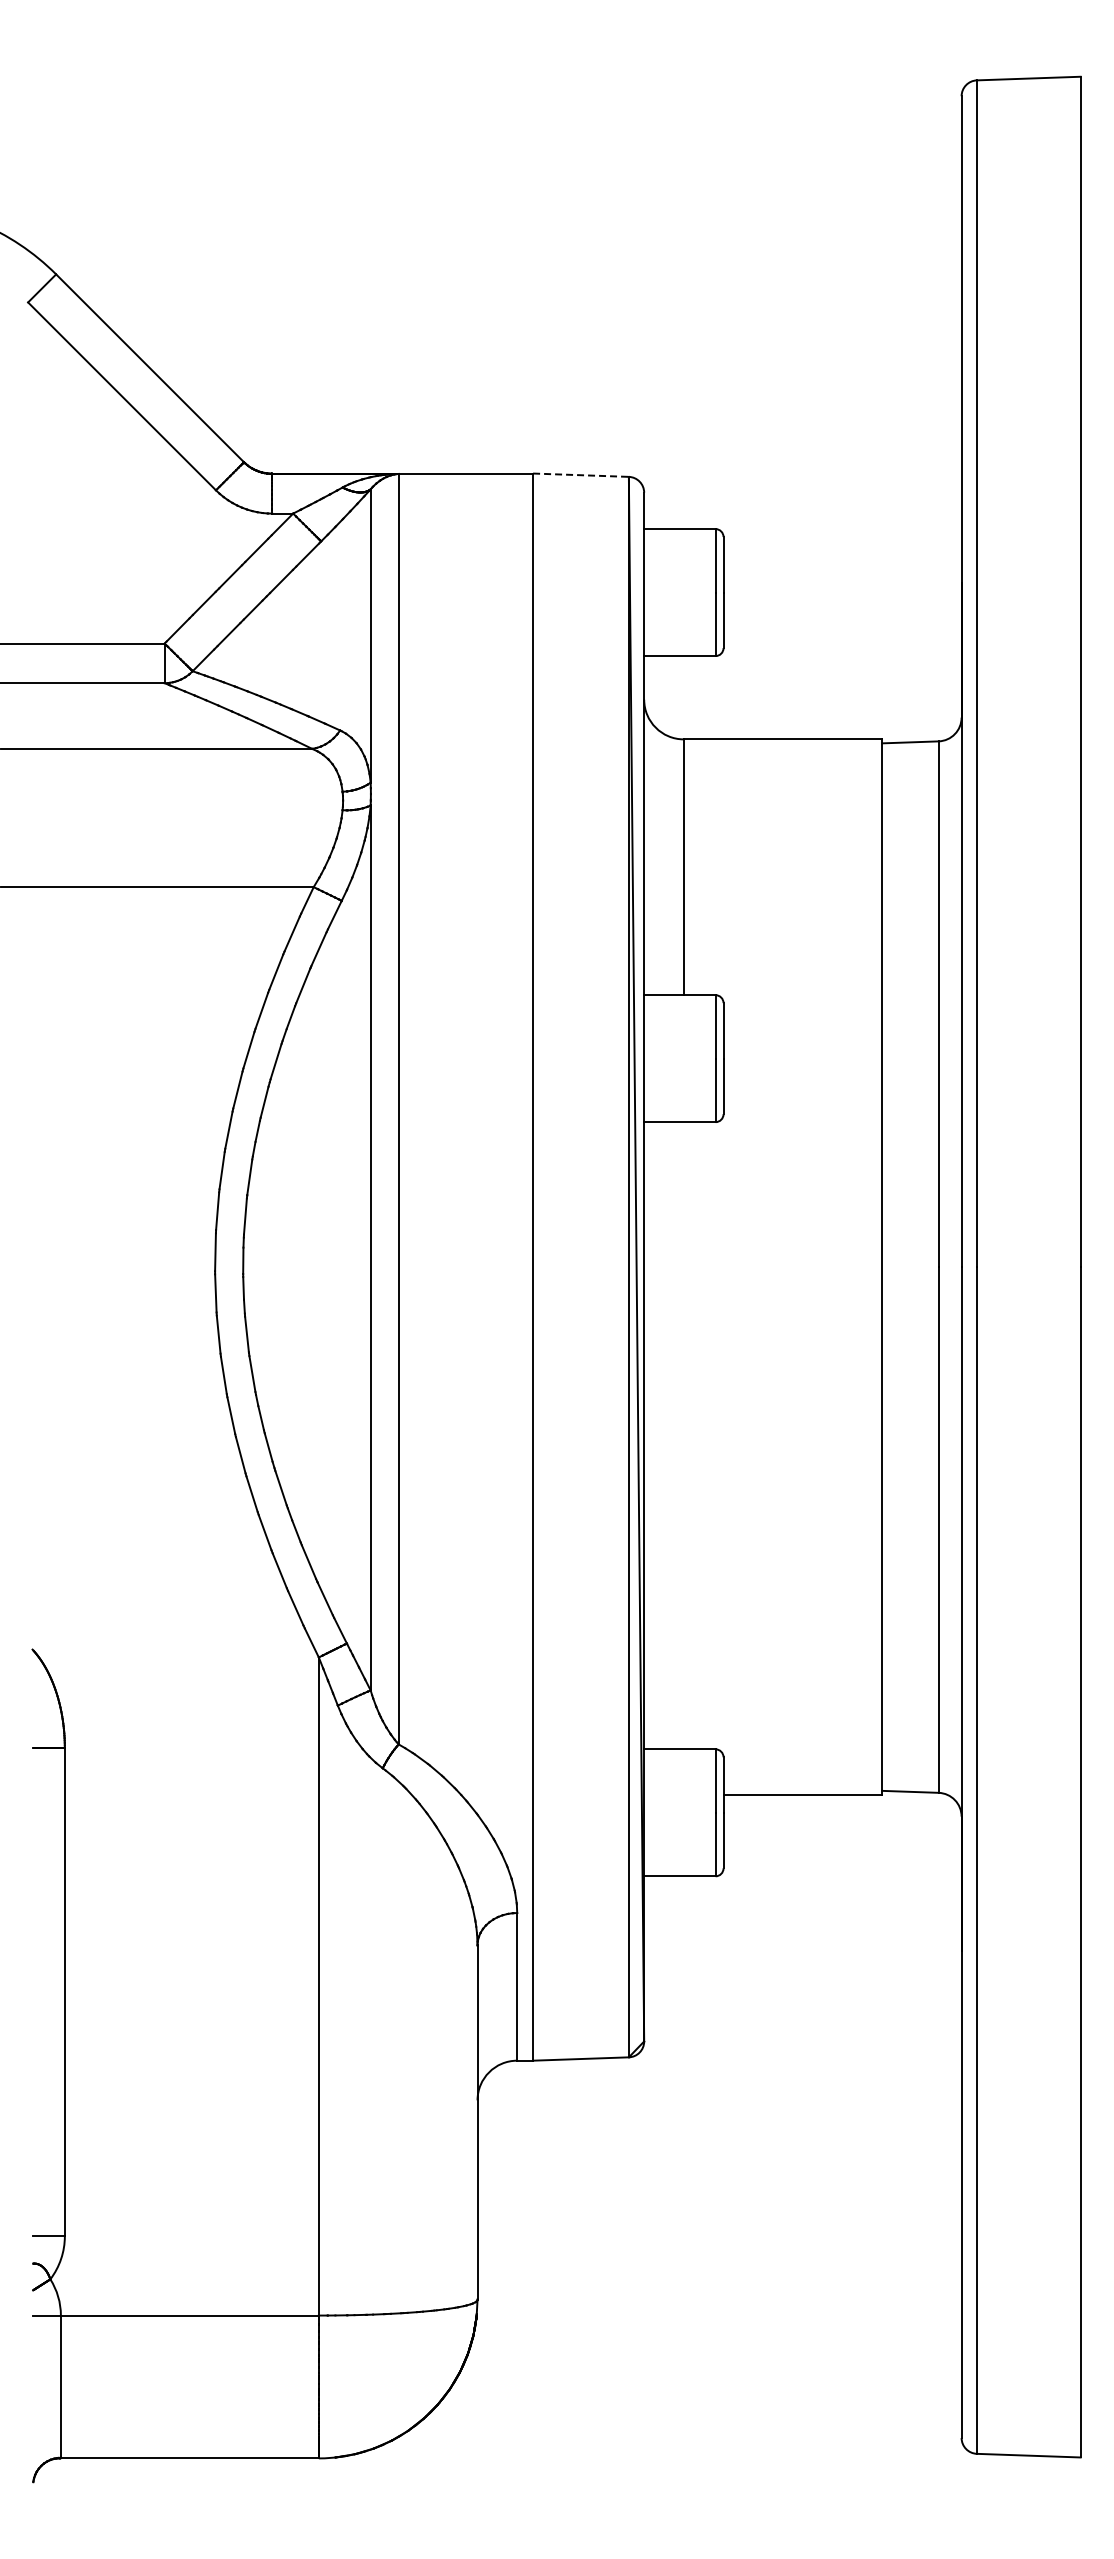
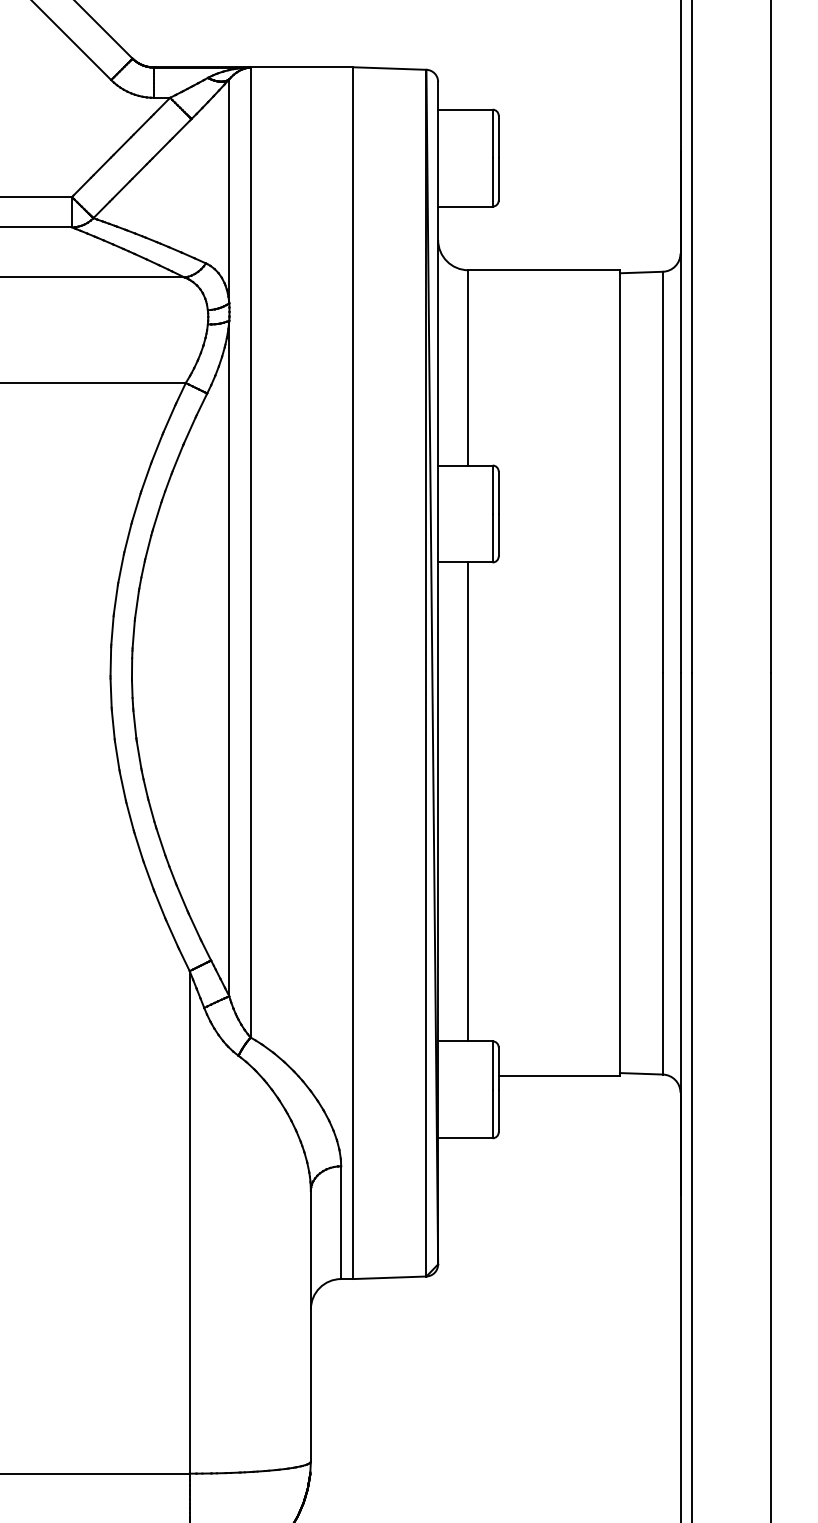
line: (580, 475) -> (389, 68), dashed -> solid
line: (683, 1435) -> (468, 801), added

